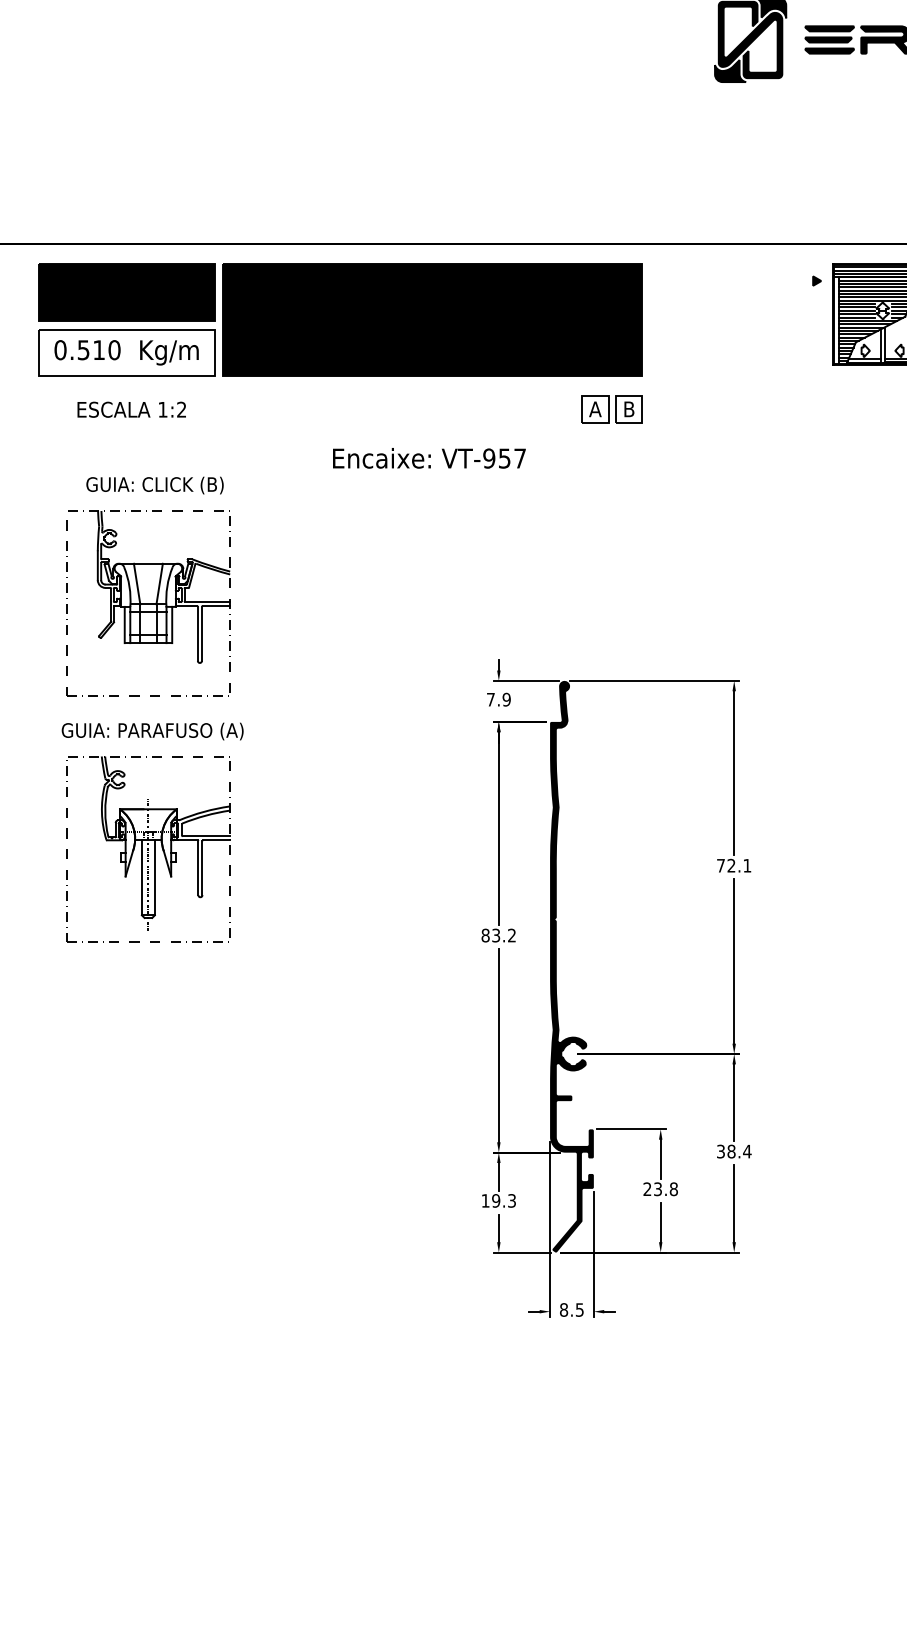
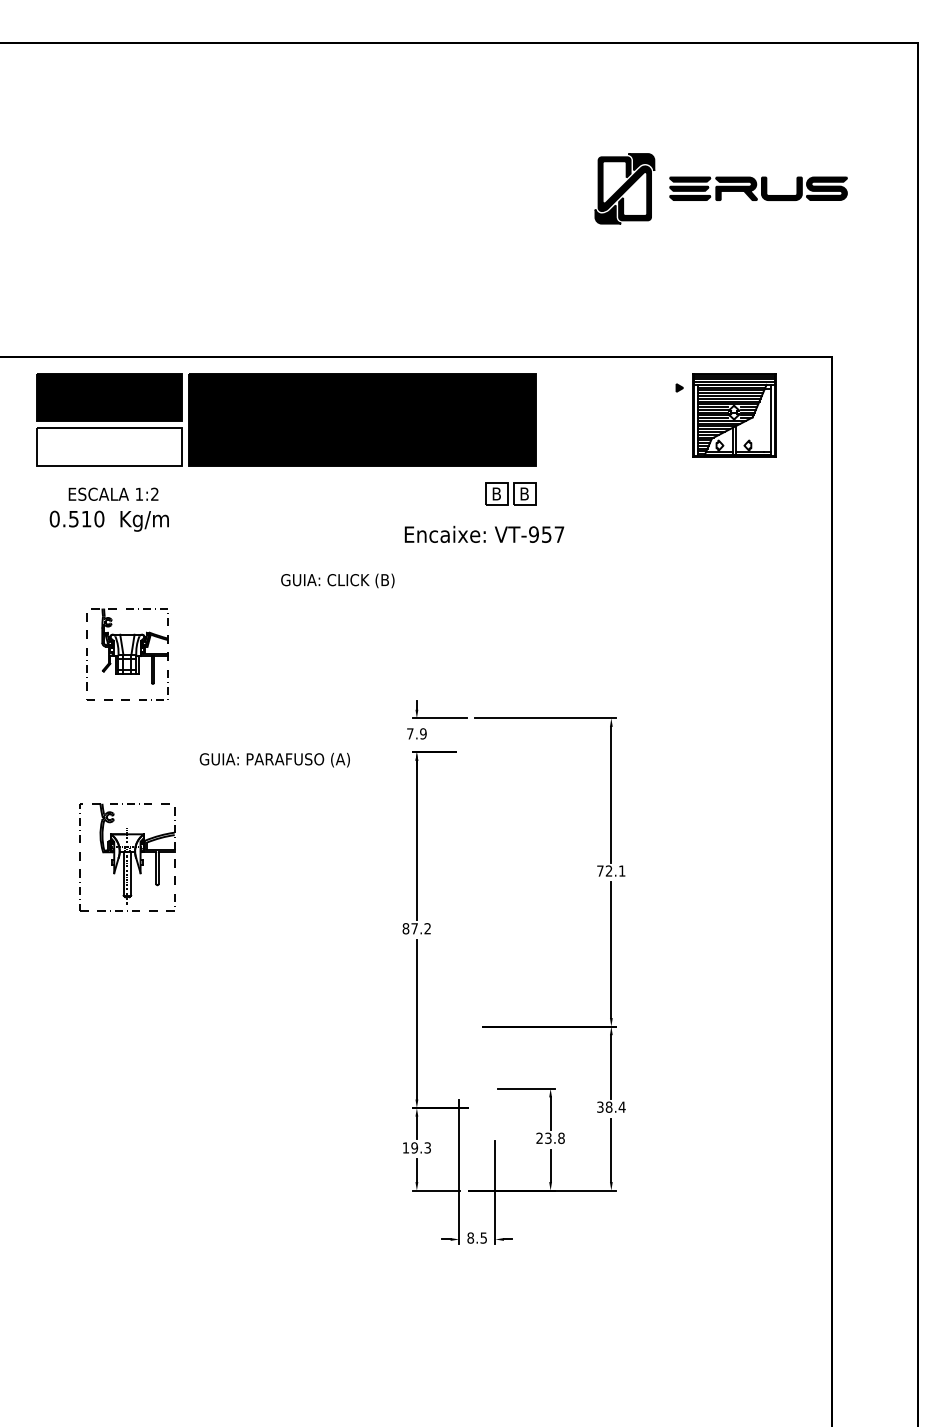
text: (125, 351) -> (108, 520), moved
text: (595, 408) -> (496, 493), A -> B
text: (429, 457) -> (484, 533), moved
text: (154, 485) -> (337, 580), moved
part: (148, 603) -> (127, 654), size x0.6
text: (152, 730) -> (274, 759), moved
part: (148, 849) -> (127, 857), size x0.7
text: (495, 935) -> (414, 928), 83.2 -> 87.2
fill: (572, 966) -> (477, 954), removed

